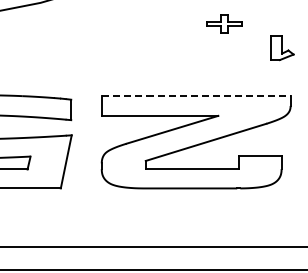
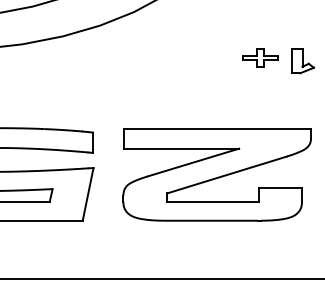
part: (224, 24) -> (260, 57), moved
part: (282, 48) -> (302, 61), moved
line: (196, 95) -> (217, 128), dashed -> solid

